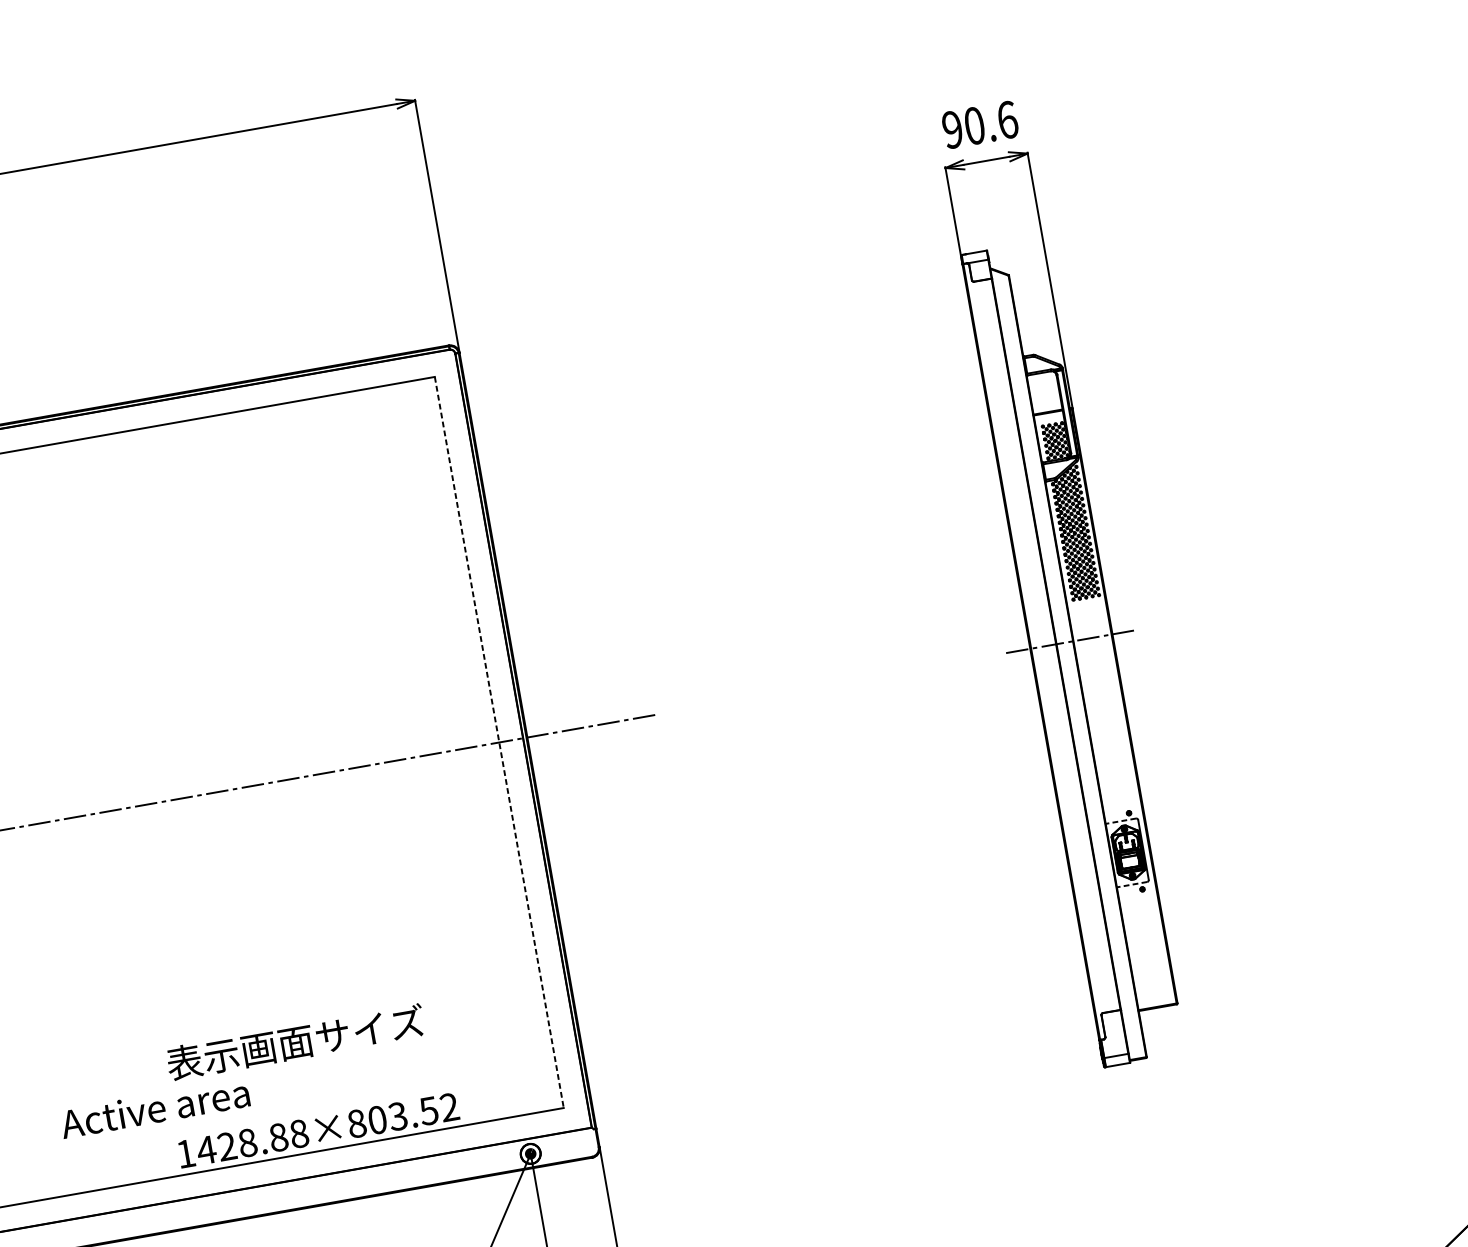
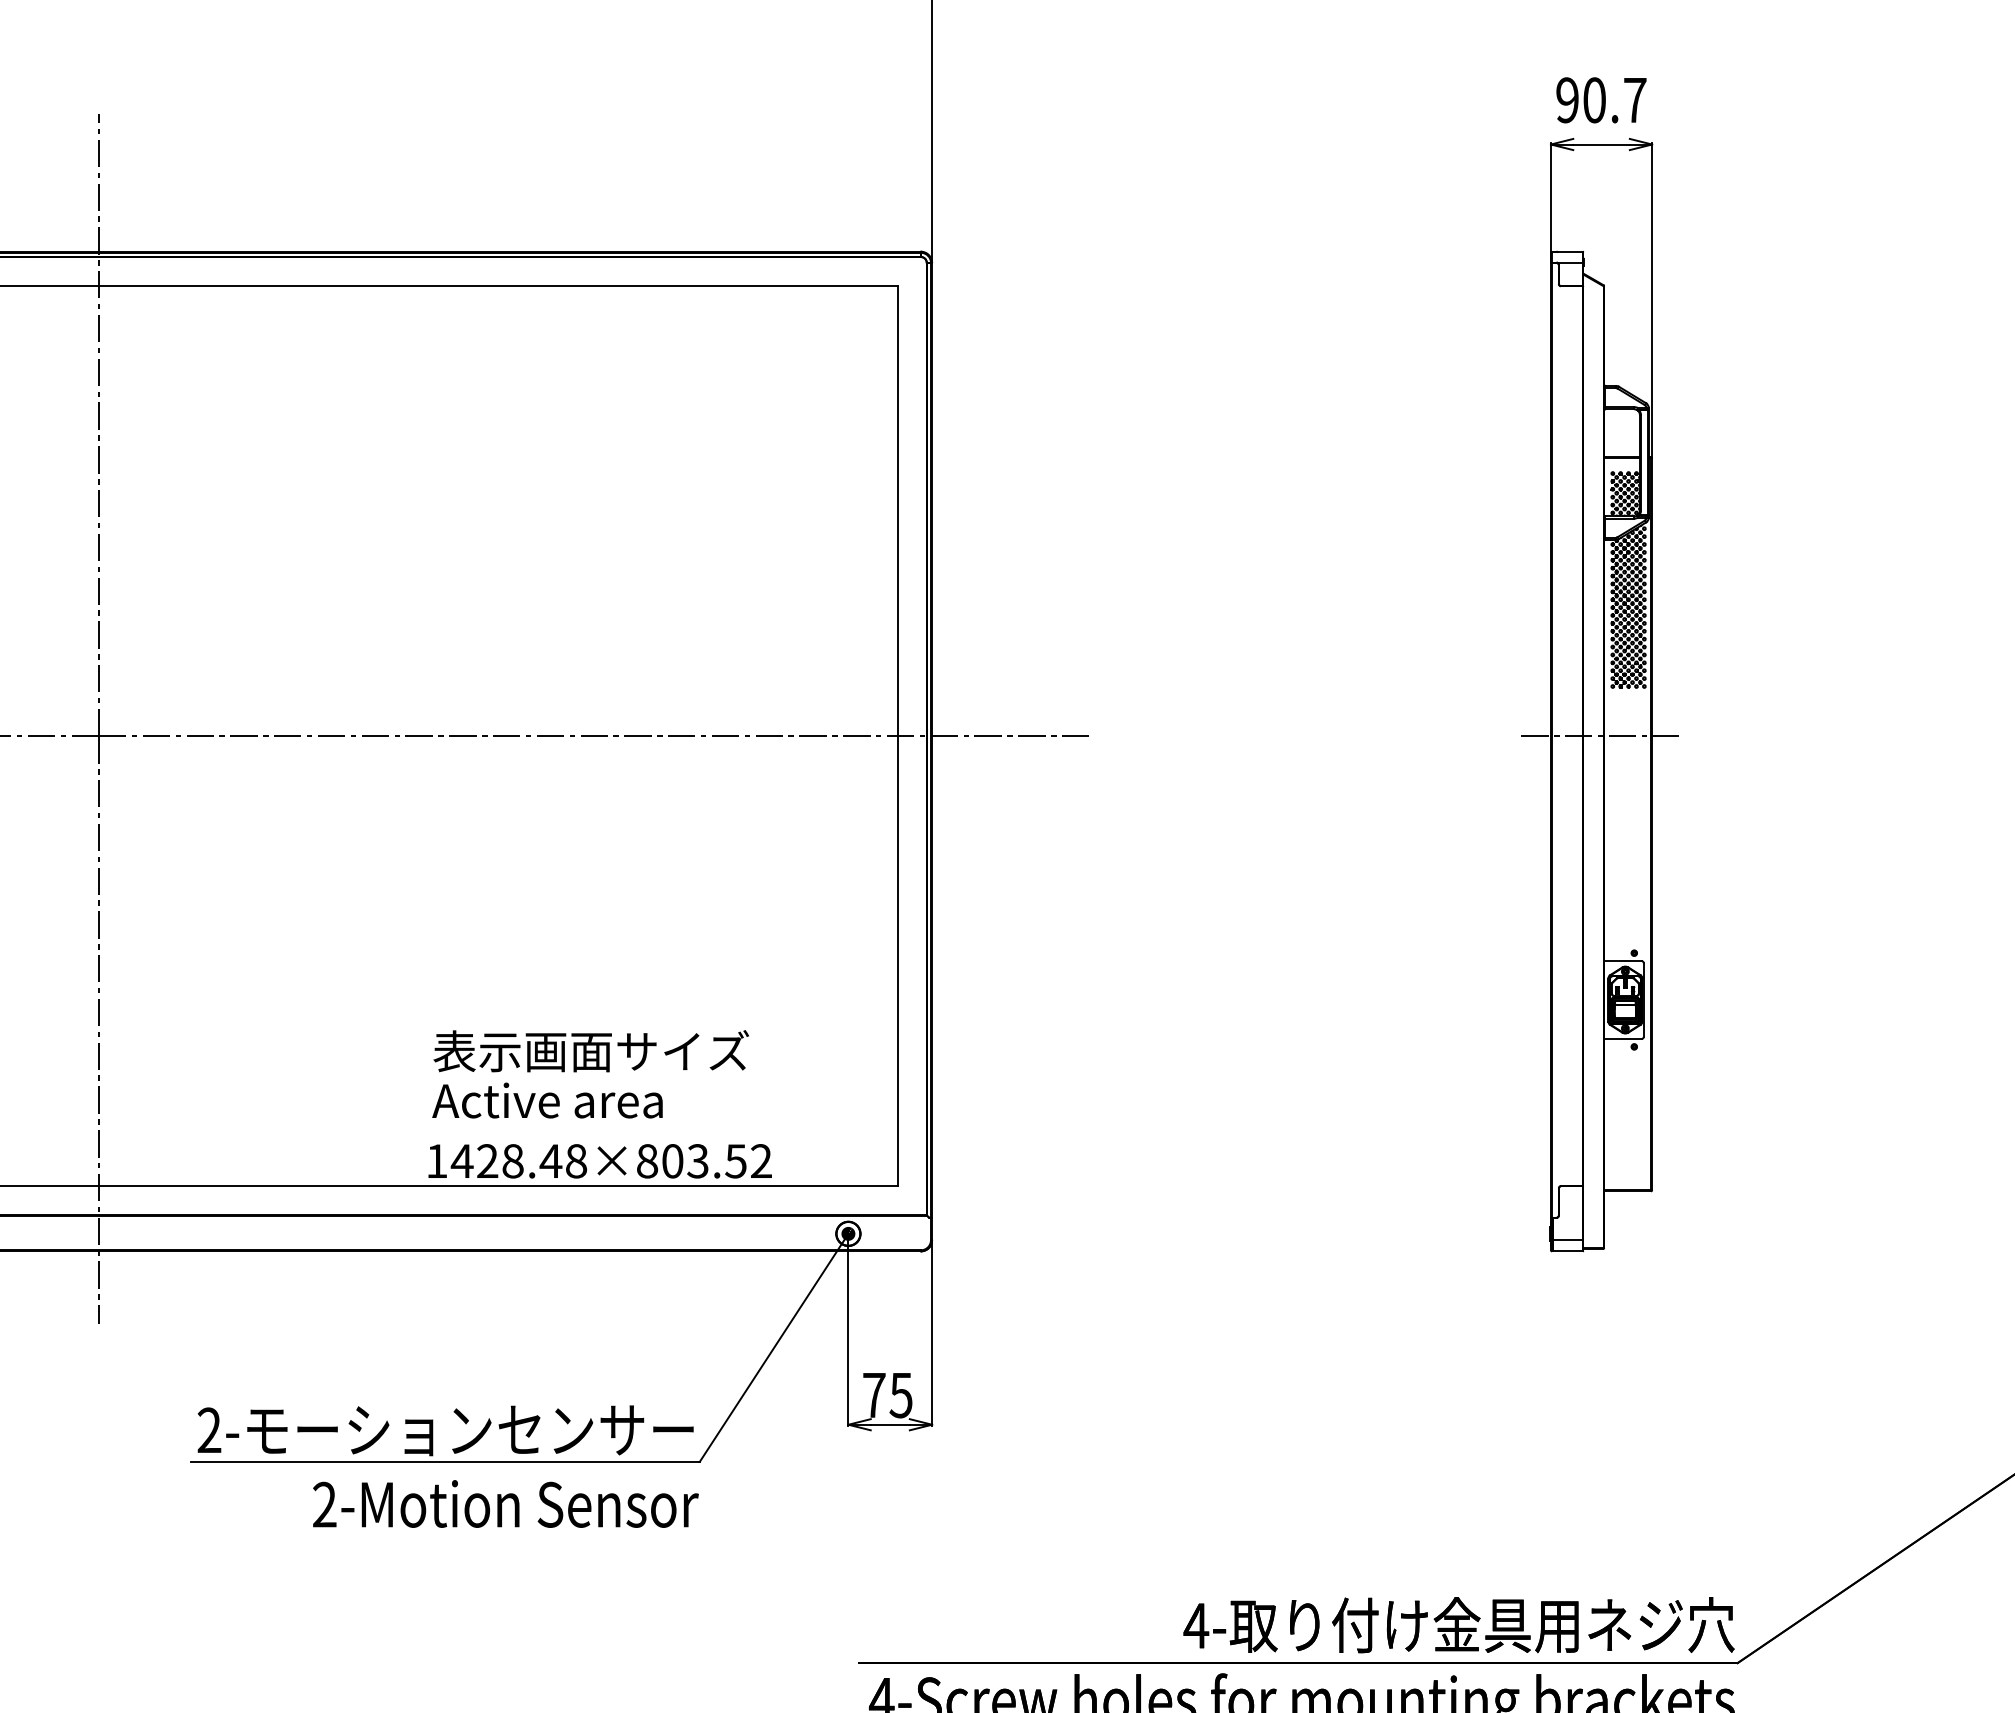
text: (1007, 120) -> (1635, 100), 90.6 -> 90.7
line: (499, 742) -> (897, 736), dashed -> solid
line: (1120, 821) -> (1622, 961), dashed -> solid
line: (1131, 885) -> (1622, 1039), dashed -> solid
text: (154, 1108) -> (547, 1100), moved
text: (278, 1137) -> (550, 1161), 1428.88×803.52 -> 1428.48×803.52

